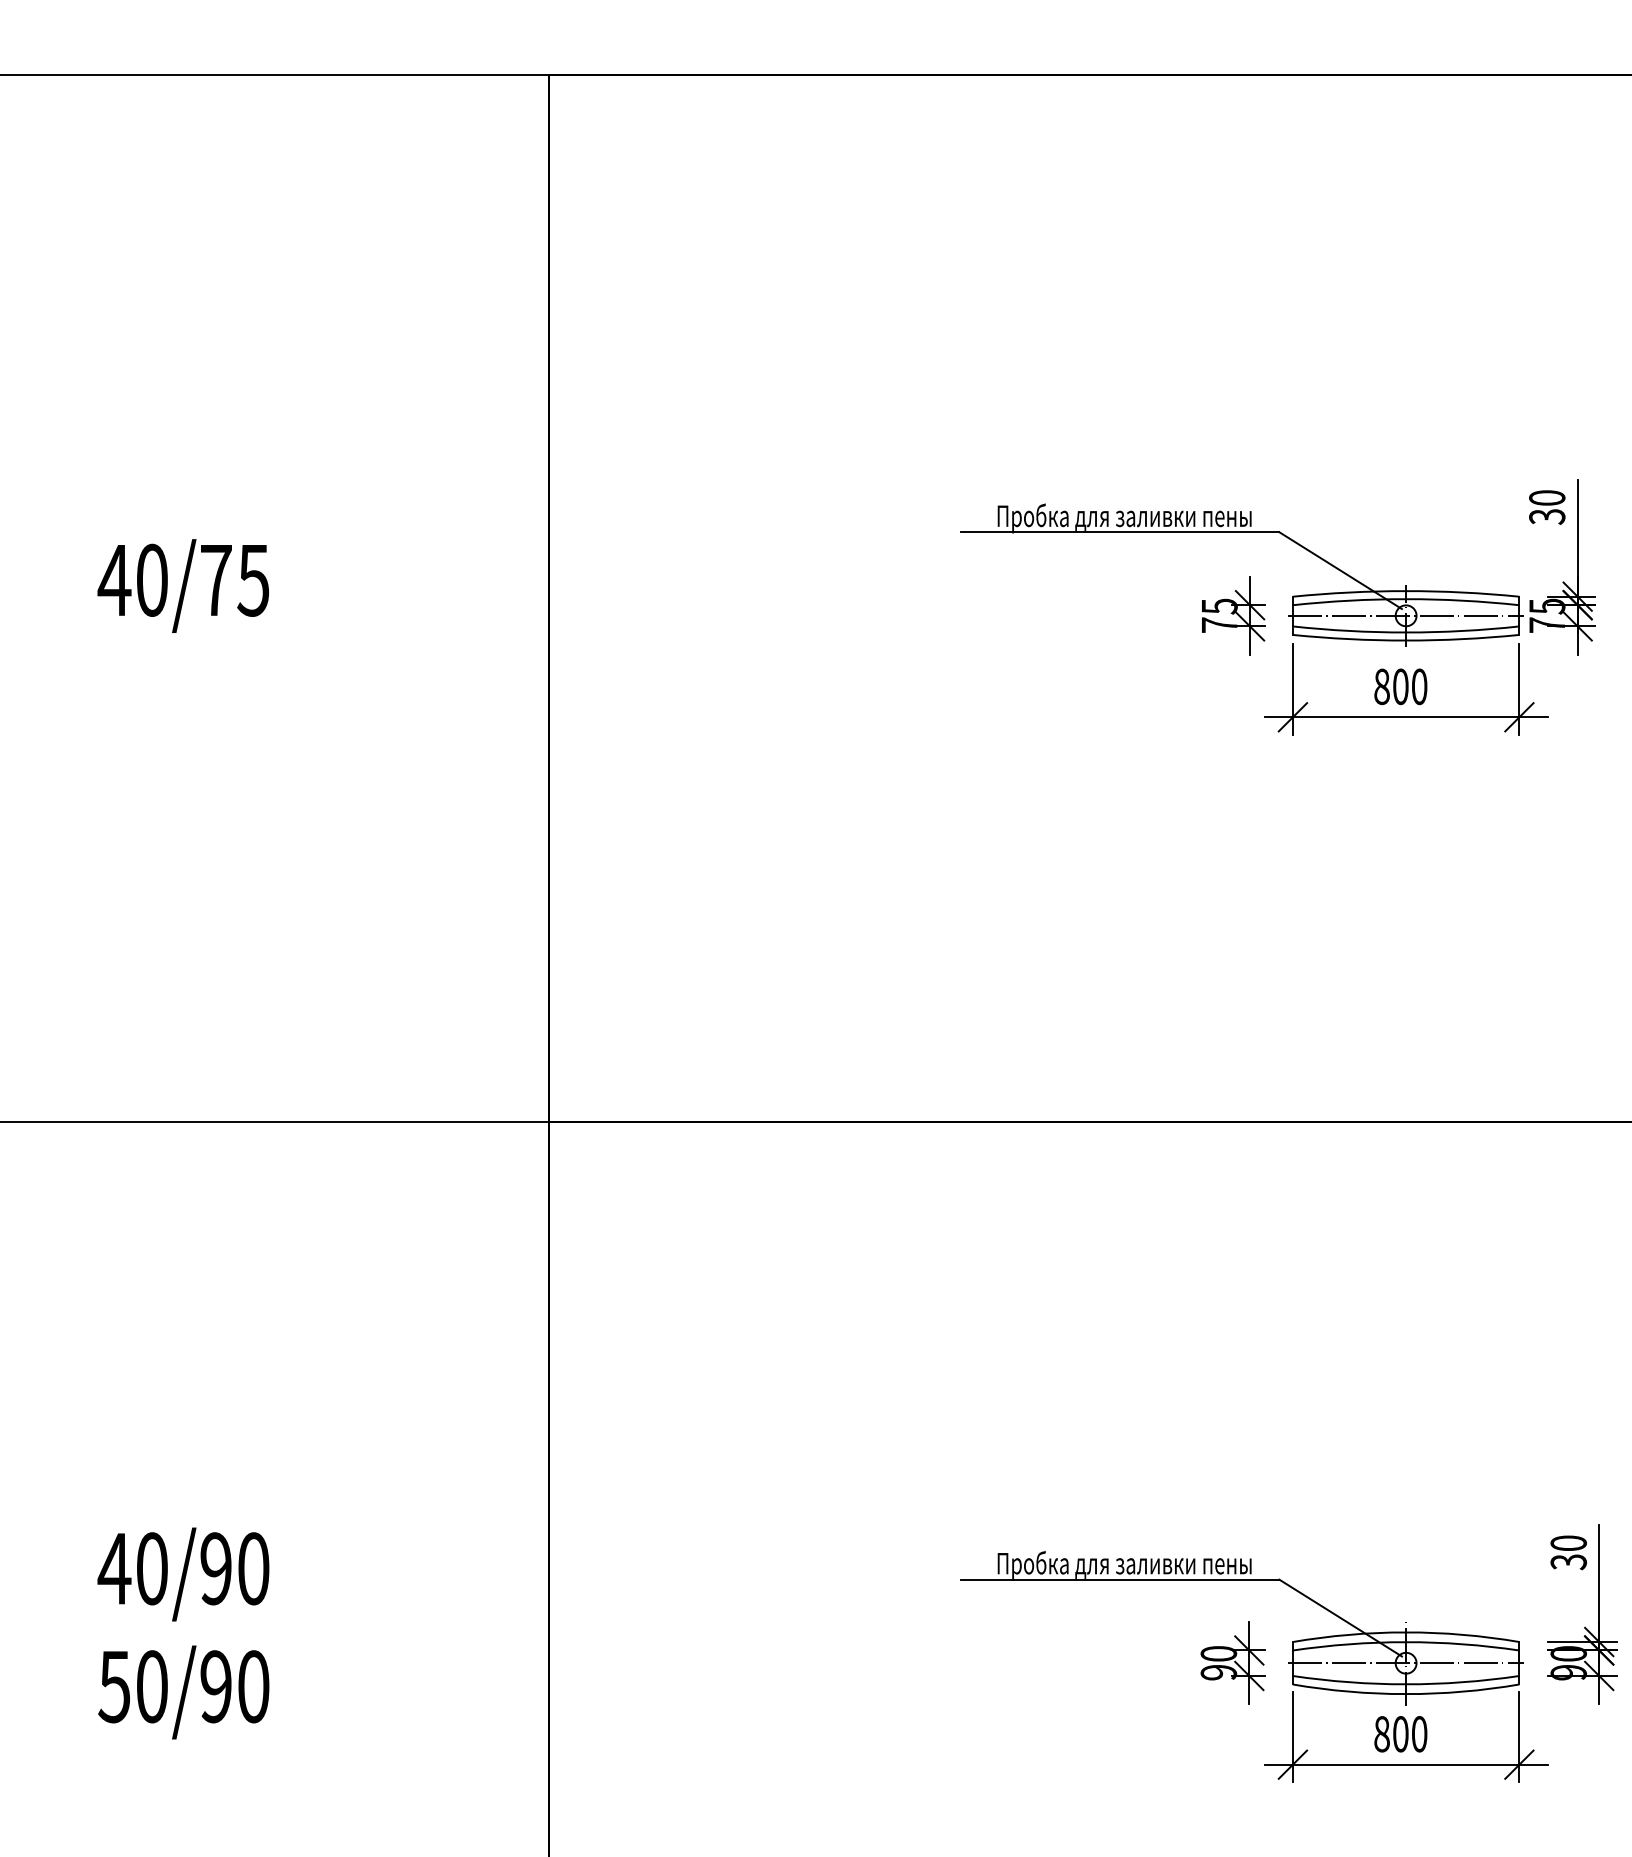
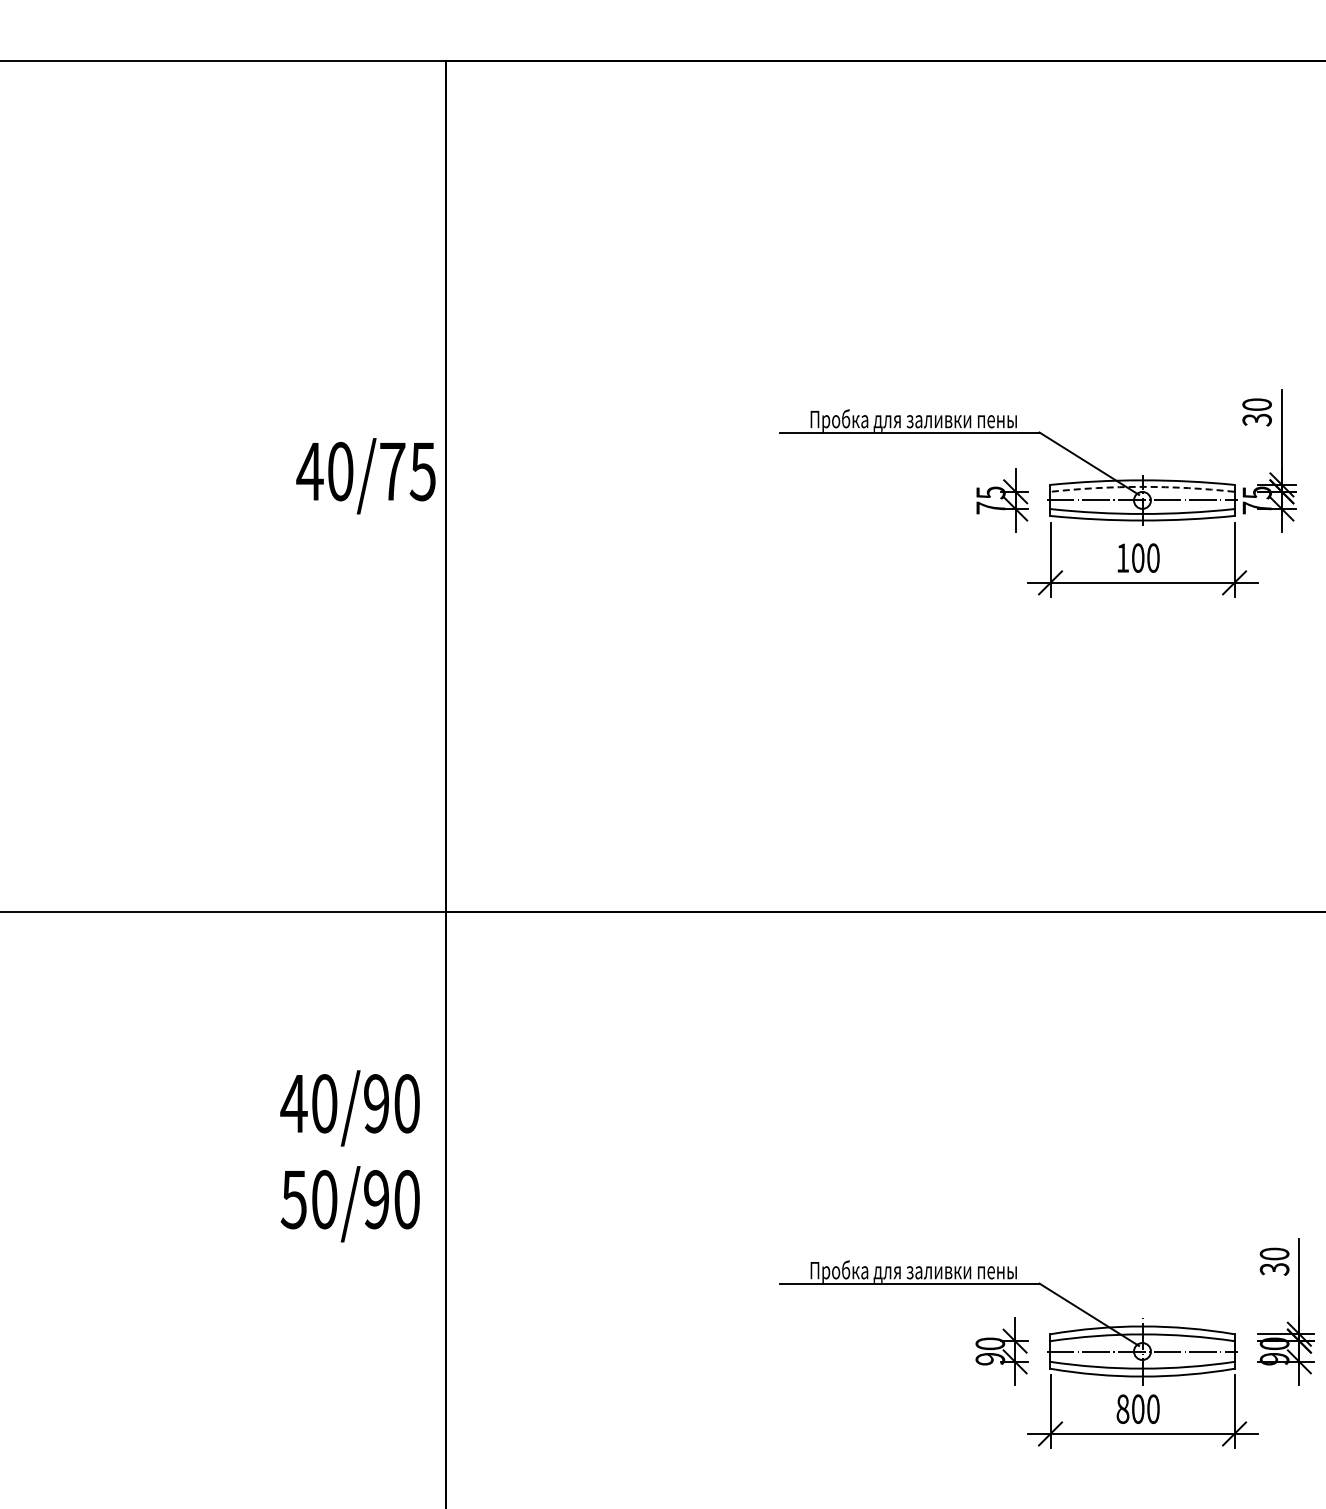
text: (182, 586) -> (365, 476), moved
arc: (1406, 598) -> (1142, 486), solid -> dashed
text: (1381, 686) -> (1122, 557), 800 -> 100
text: (182, 1633) -> (349, 1156), moved

